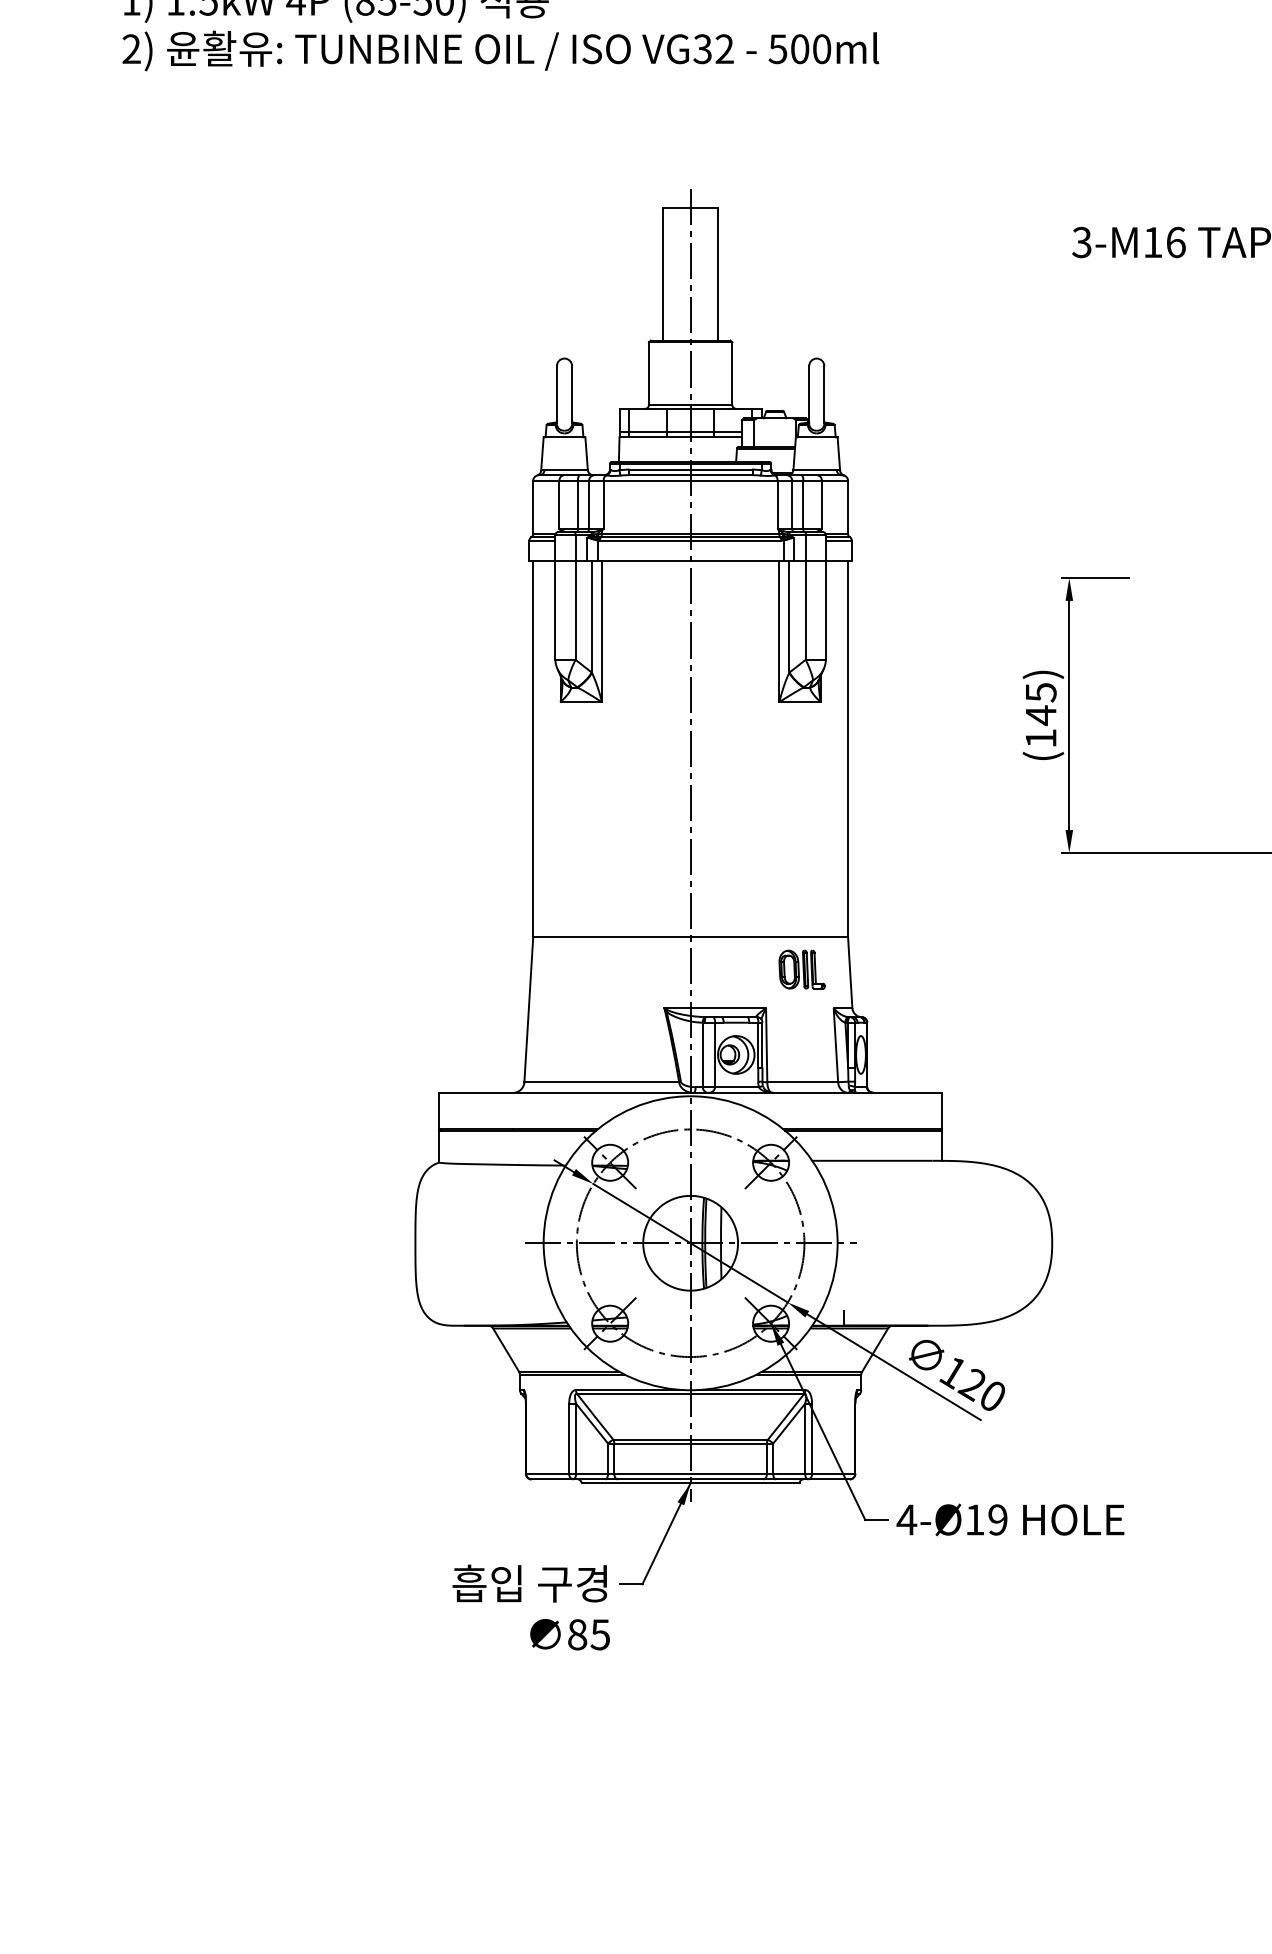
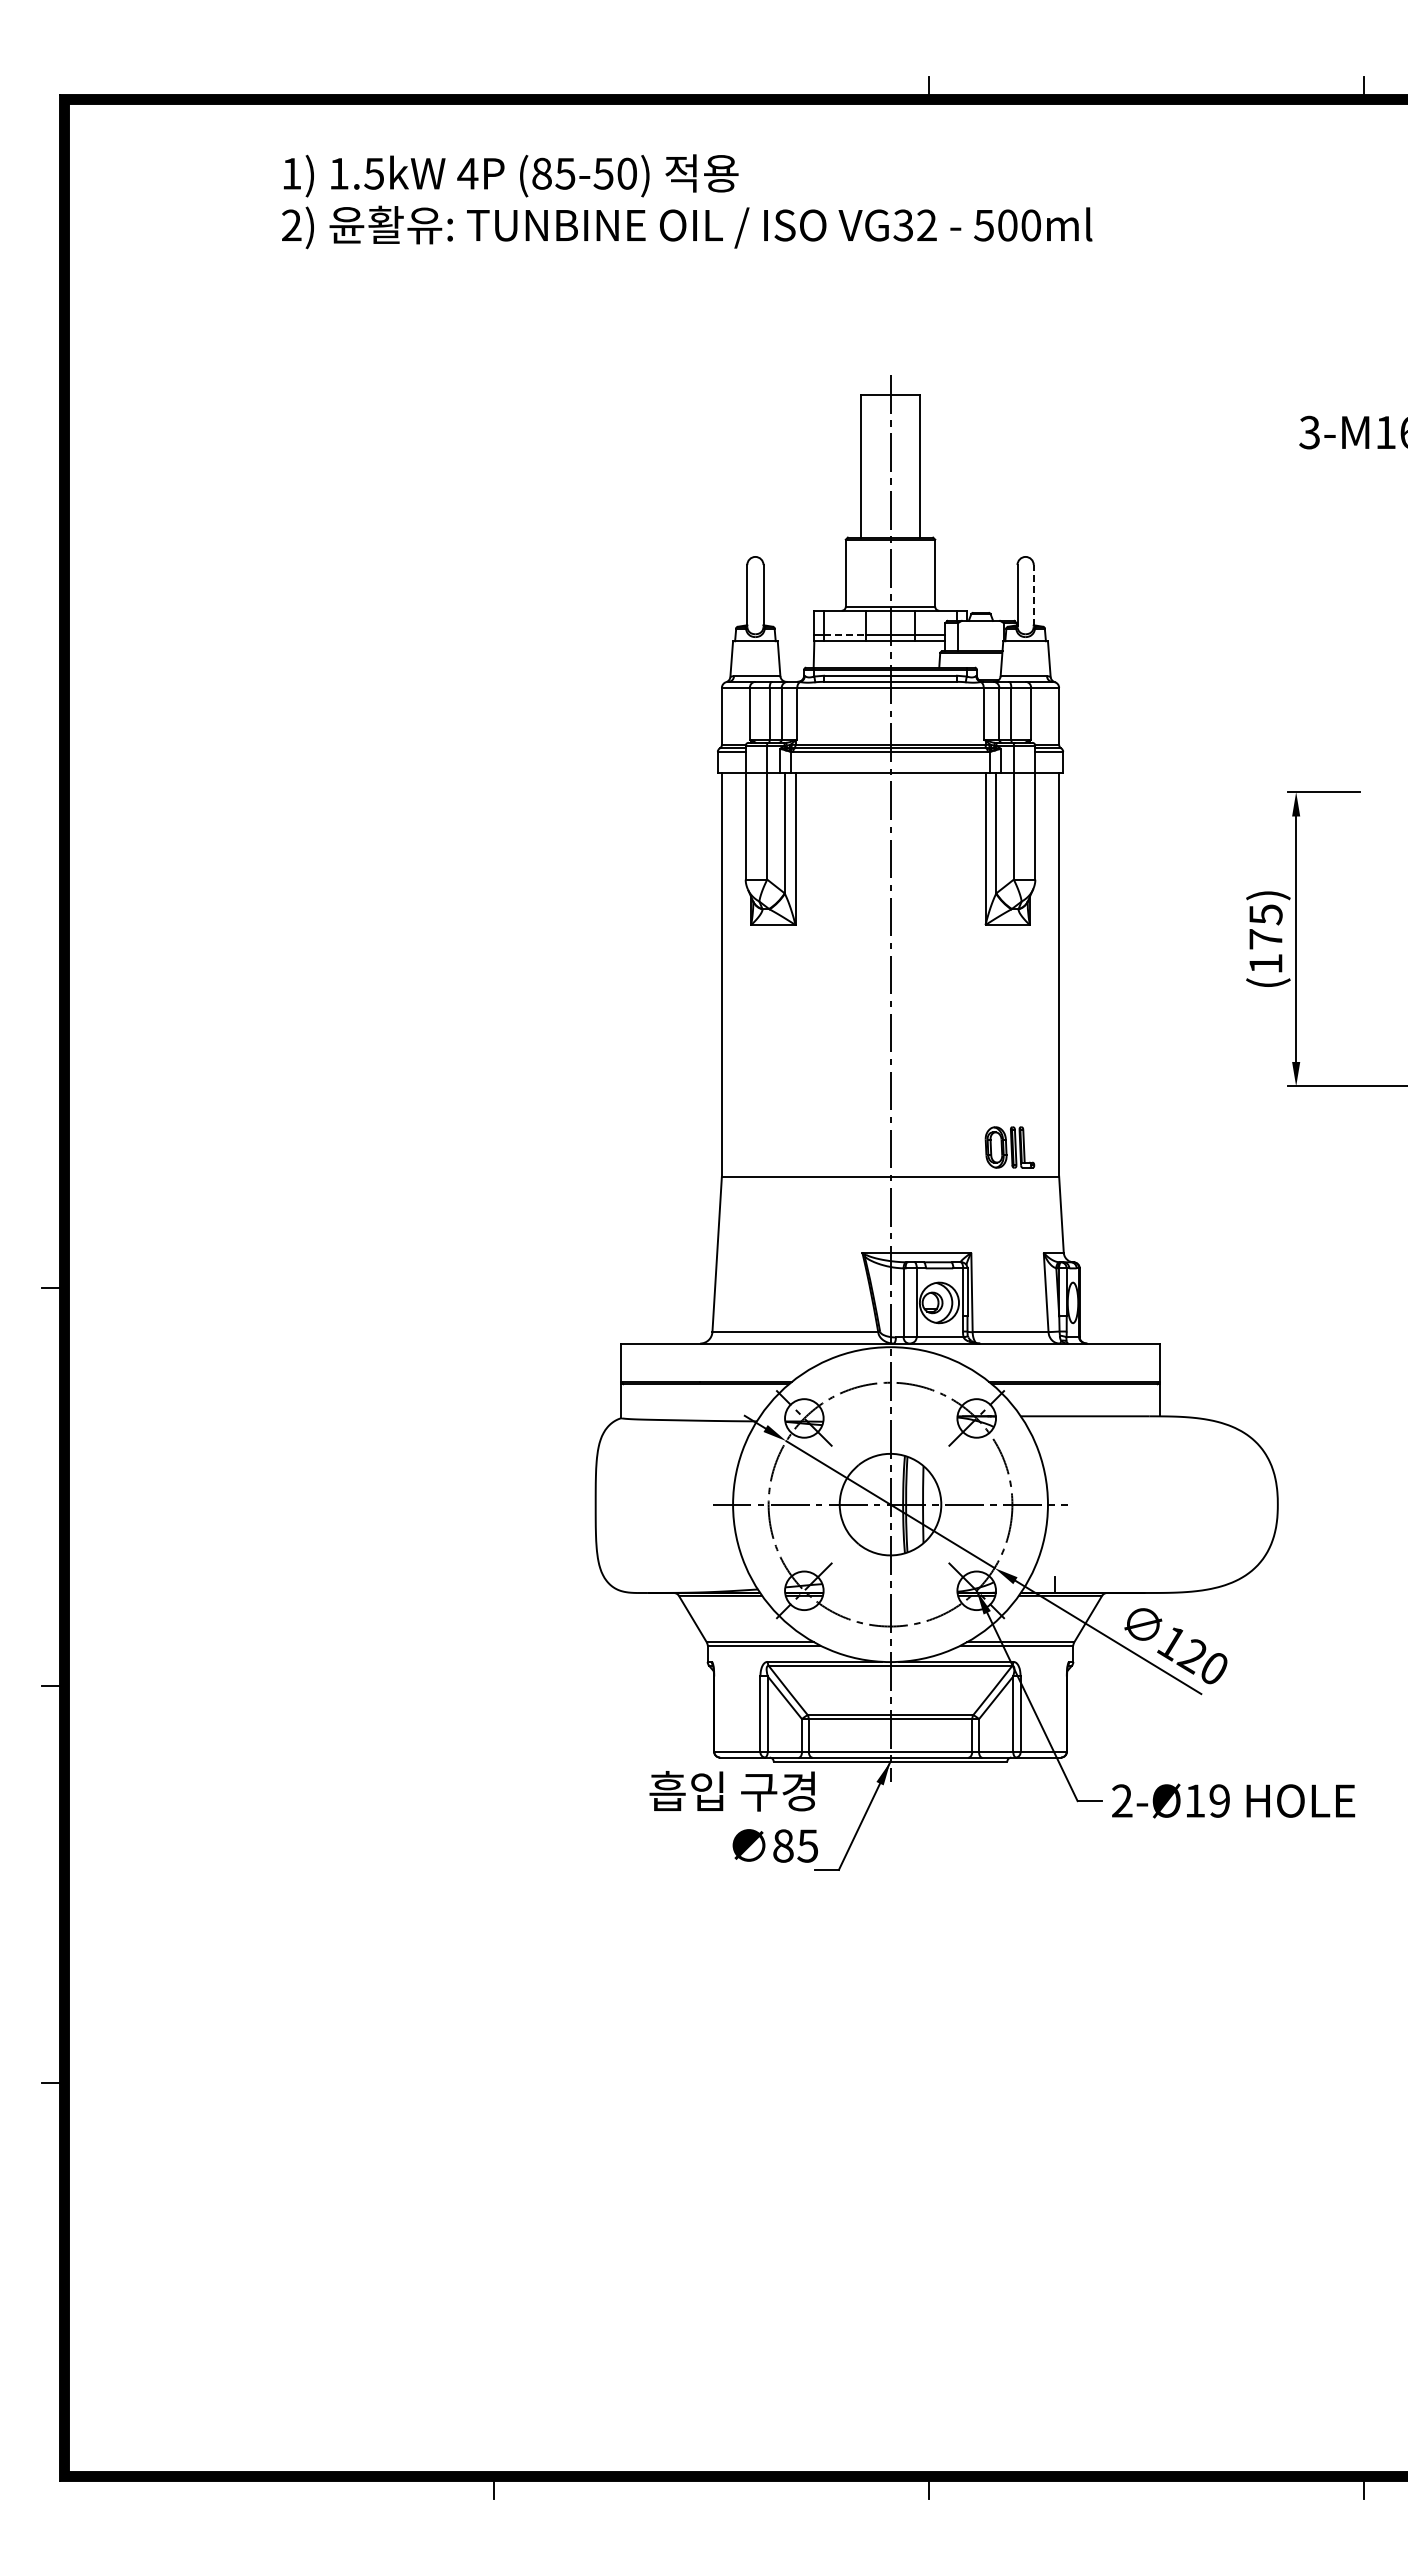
line: (824, 394) -> (1033, 595), solid -> dashed
line: (648, 431) -> (845, 635), solid -> dashed
text: (1040, 715) -> (1265, 939), (145) -> (175)
part: (801, 969) -> (1009, 1147), moved
text: (907, 1519) -> (1122, 1800), 4-Ø19 -> 2-Ø19
text: (530, 1607) -> (733, 1816), moved

